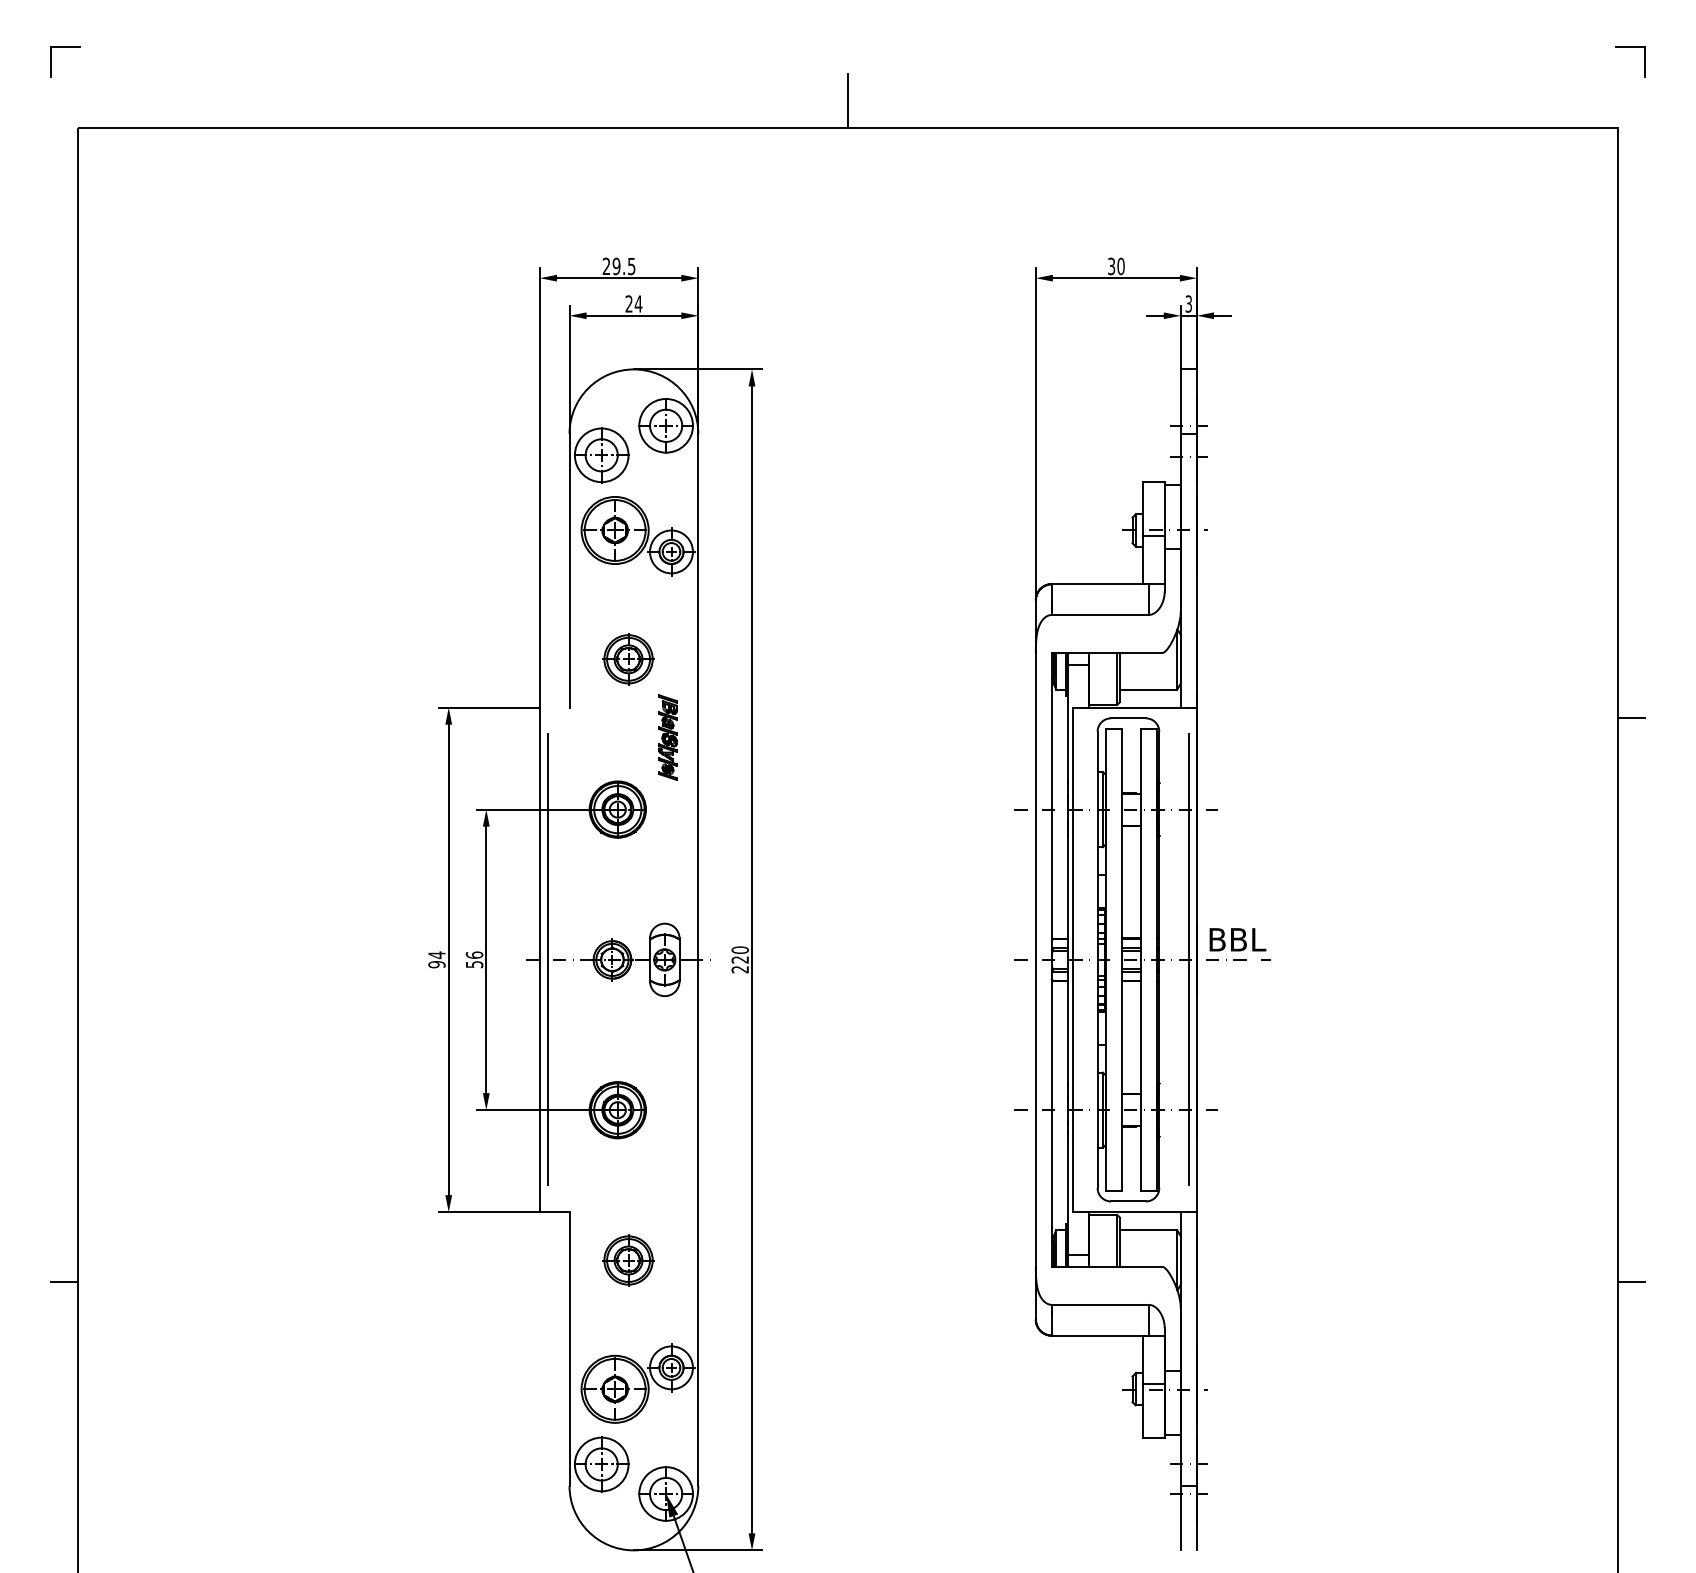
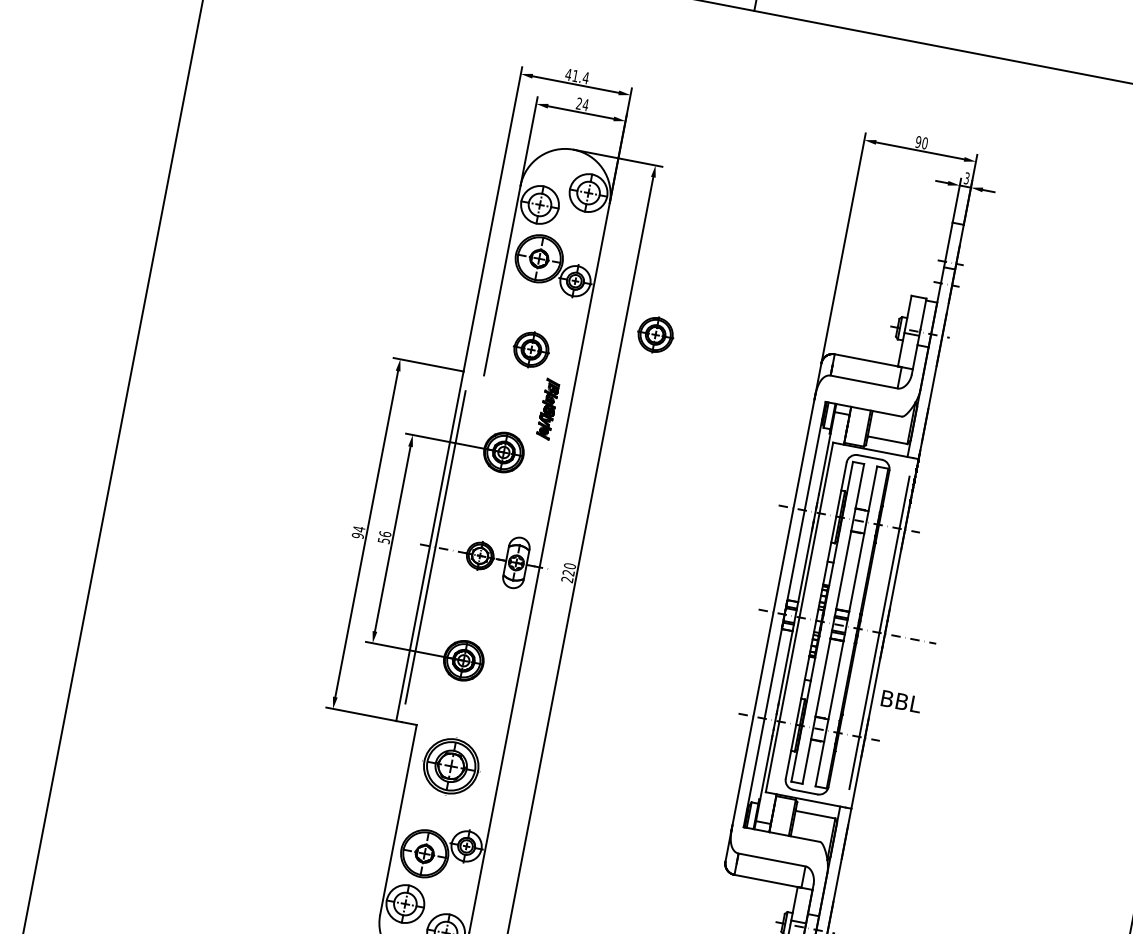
text: (1111, 265) -> (918, 141), 30 -> 90
text: (618, 266) -> (576, 76), 29.5 -> 41.4
part: (797, 605) -> (655, 335), added
text: (1237, 939) -> (901, 701), moved
part: (628, 1260) -> (451, 766), size x1.6
line: (63, 1281) -> (56, 705), removed

